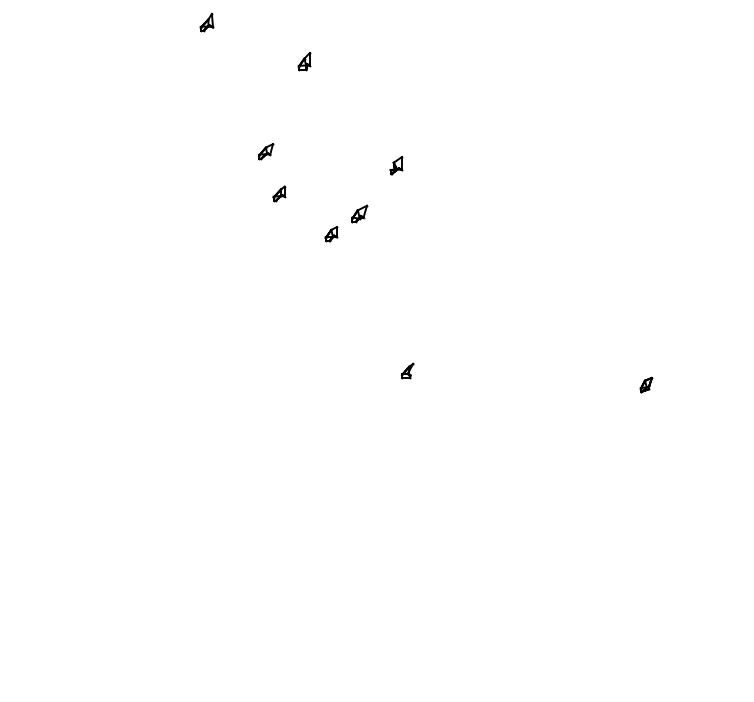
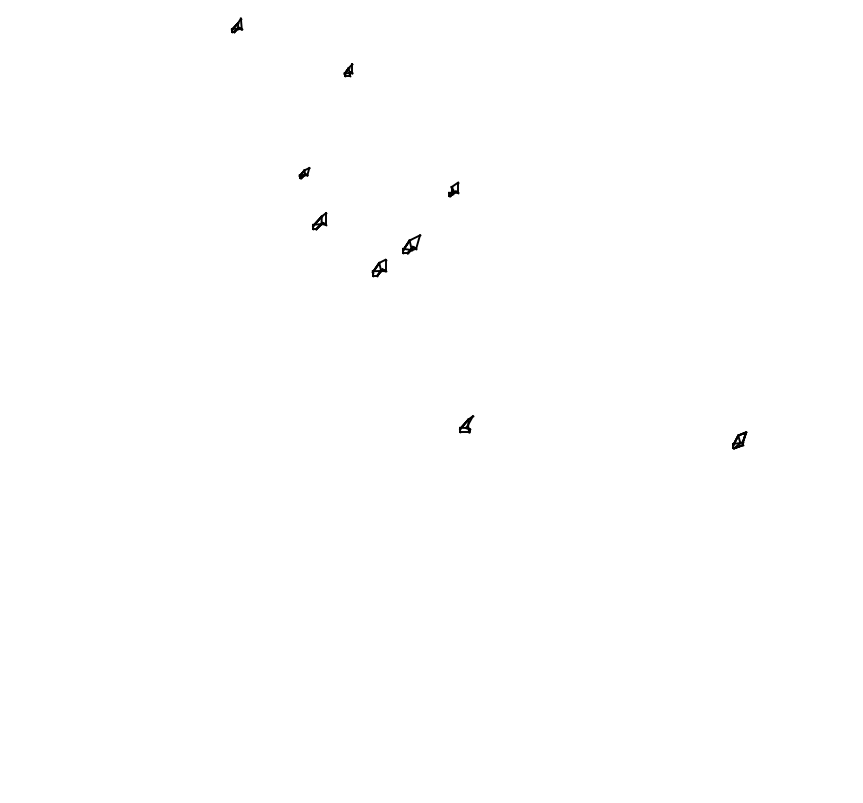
part: (206, 22) -> (236, 25), size x0.7
part: (304, 61) -> (348, 70), size x0.6
part: (266, 150) -> (304, 172), size x0.6
part: (396, 165) -> (453, 189), size x0.7

